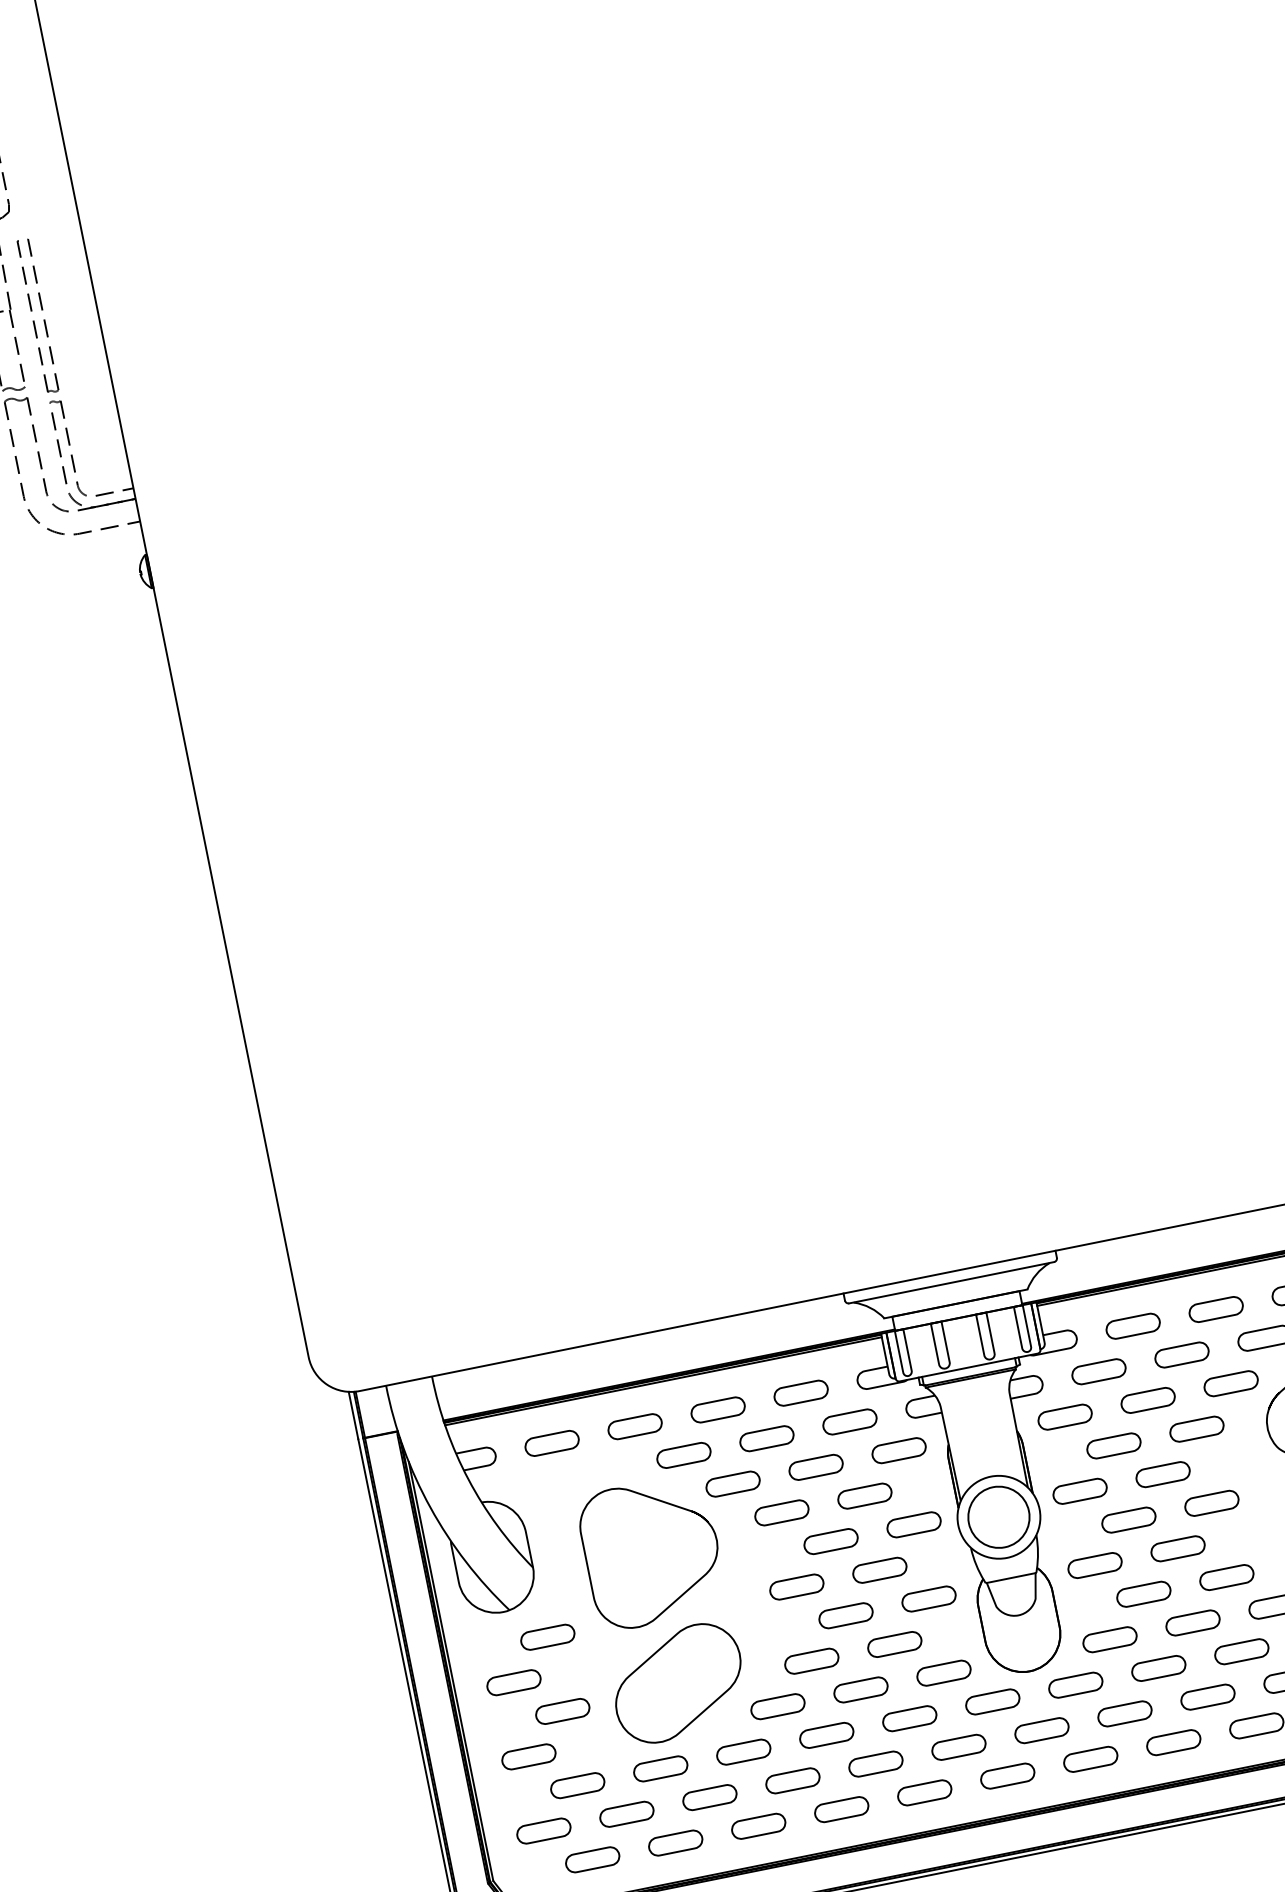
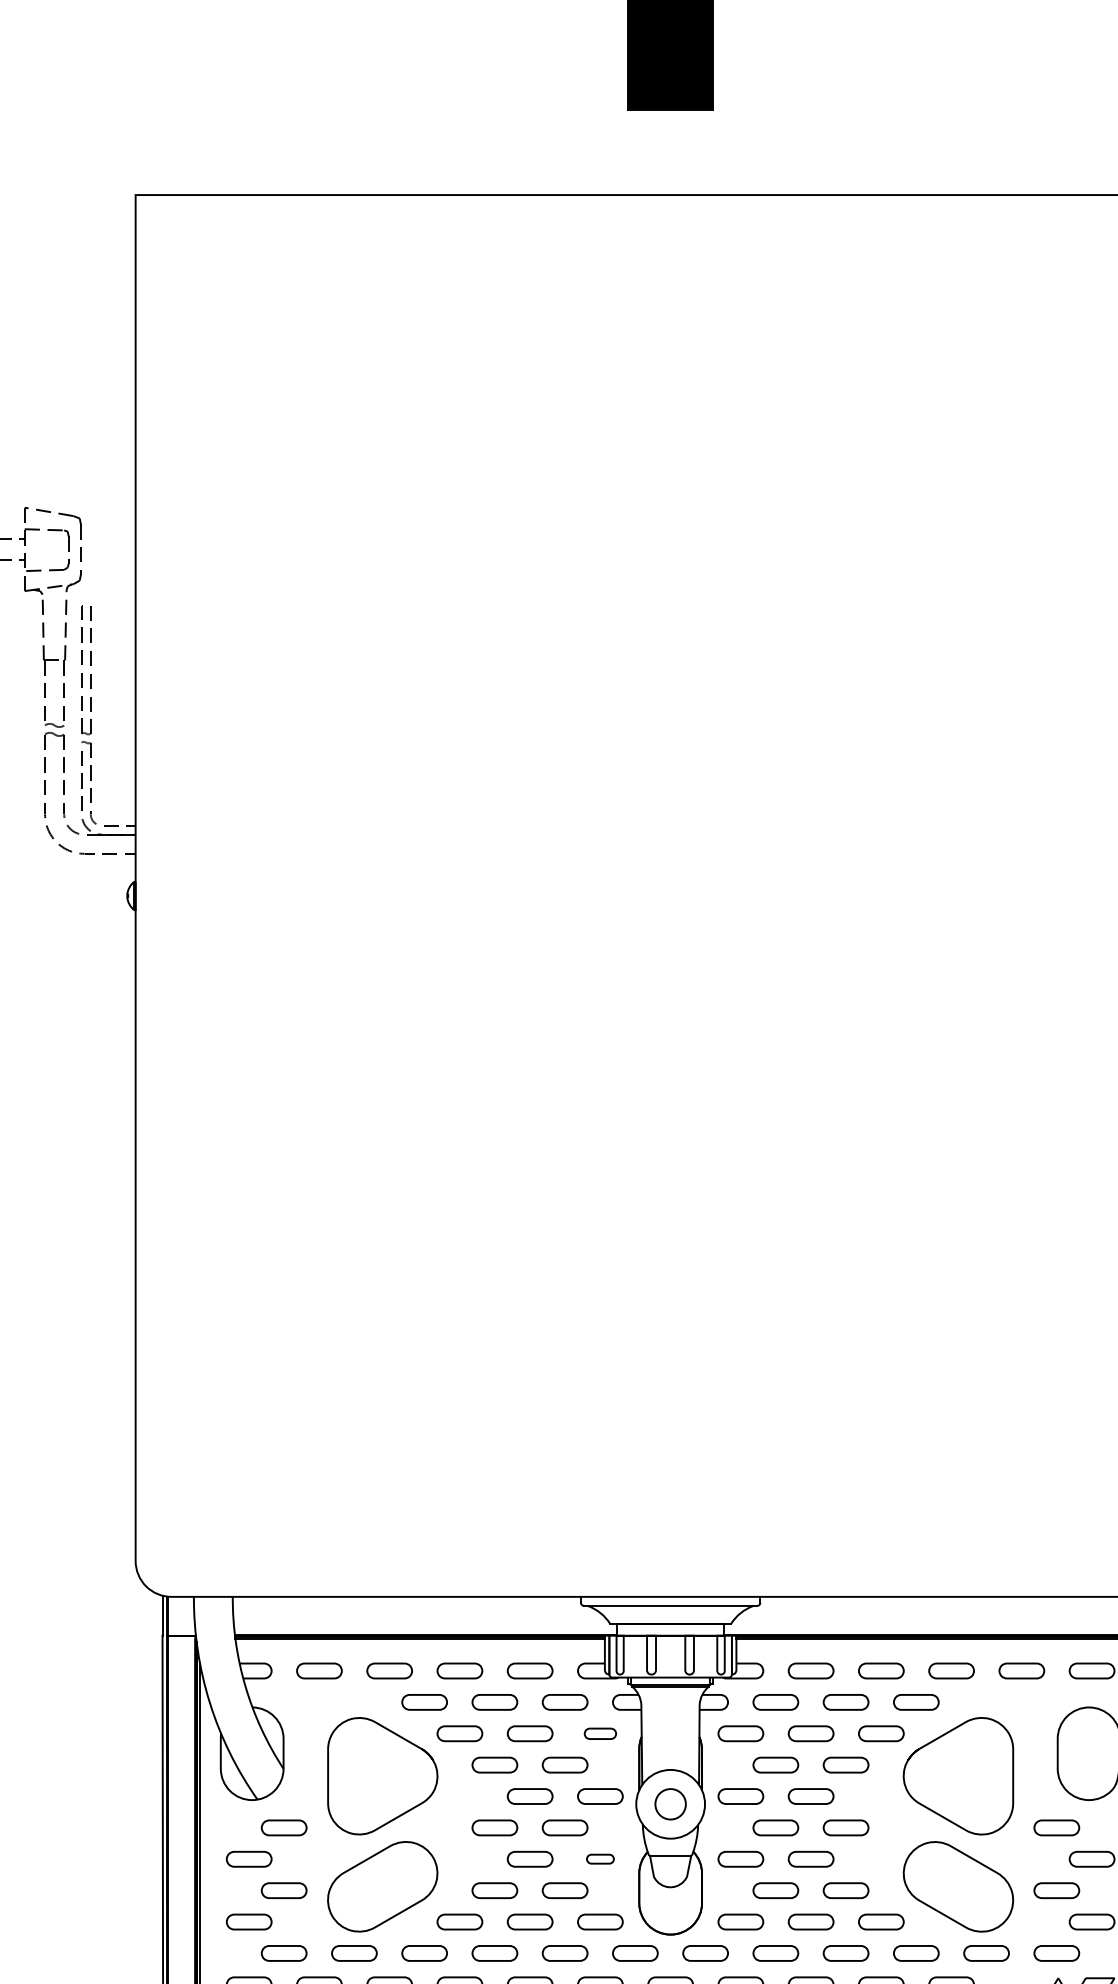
part: (899, 1450) -> (600, 1733), size x0.7
circle: (998, 1516) -> (670, 1803), size x0.6
part: (928, 1598) -> (600, 1858), size x0.6

